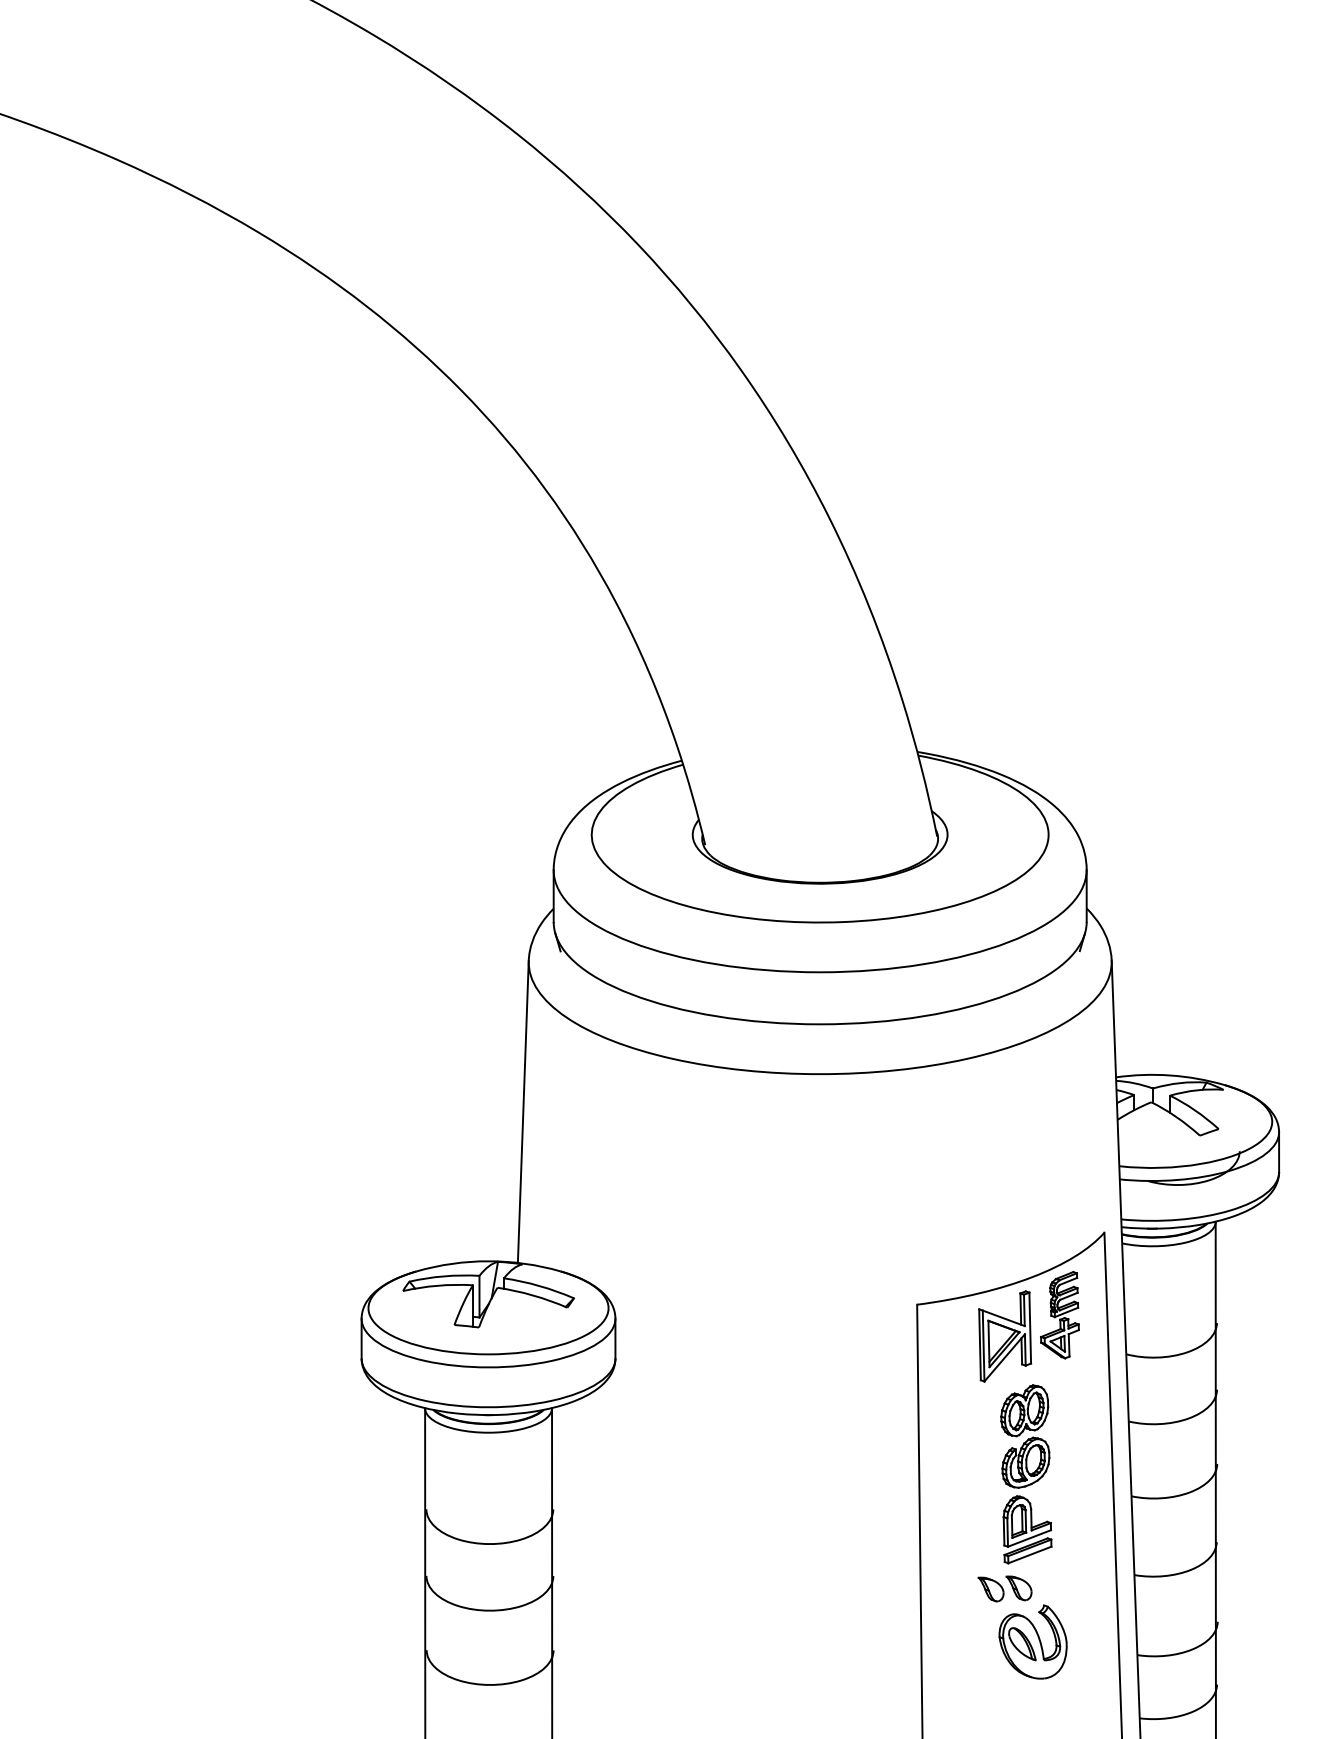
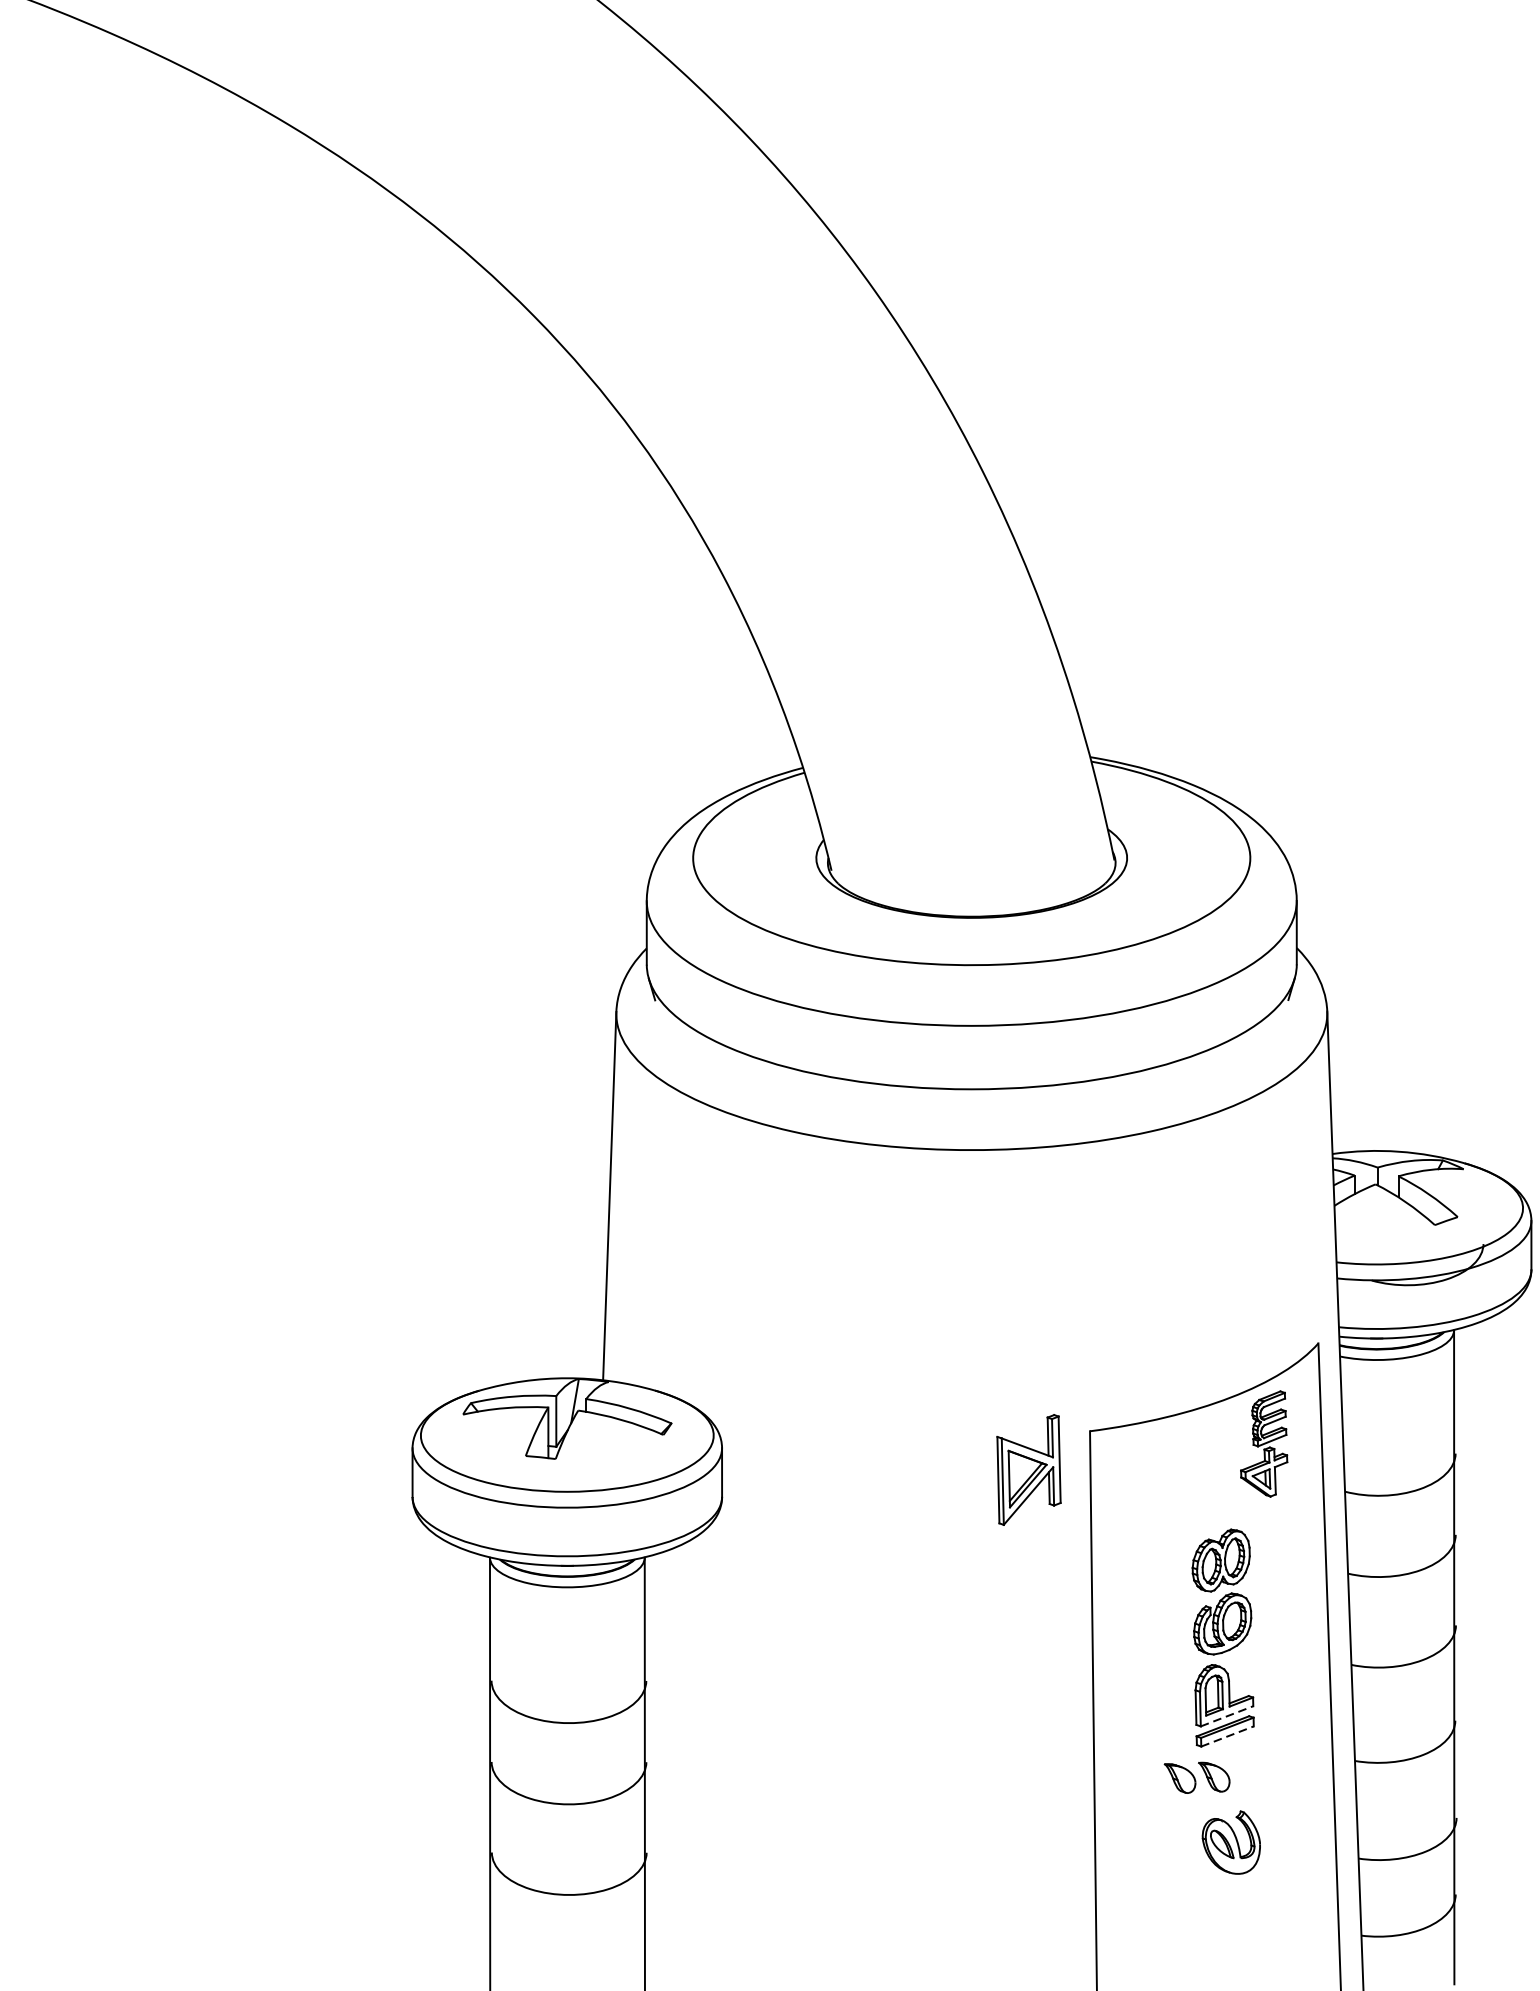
part: (1005, 1336) -> (1029, 1470), moved
line: (1029, 1538) -> (1227, 1716), solid -> dashed
line: (1030, 1554) -> (1228, 1735), solid -> dashed
part: (1032, 1641) -> (1230, 1841), size x0.7

